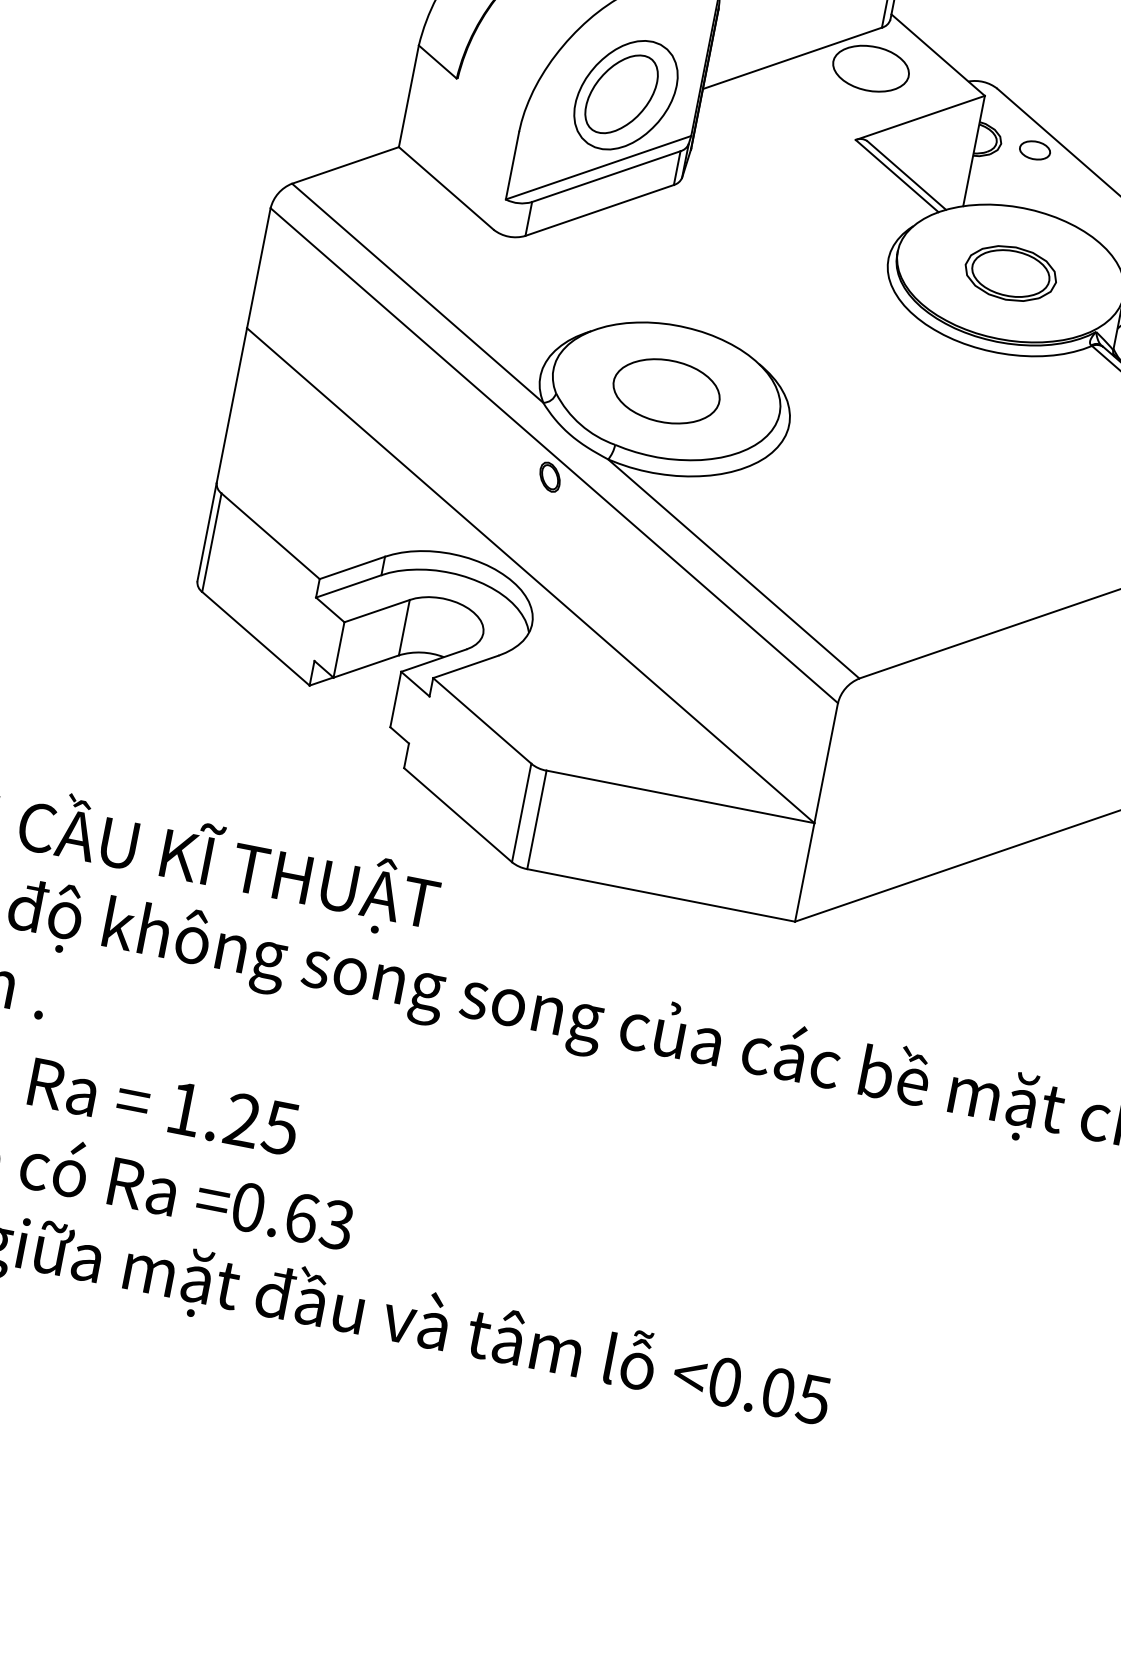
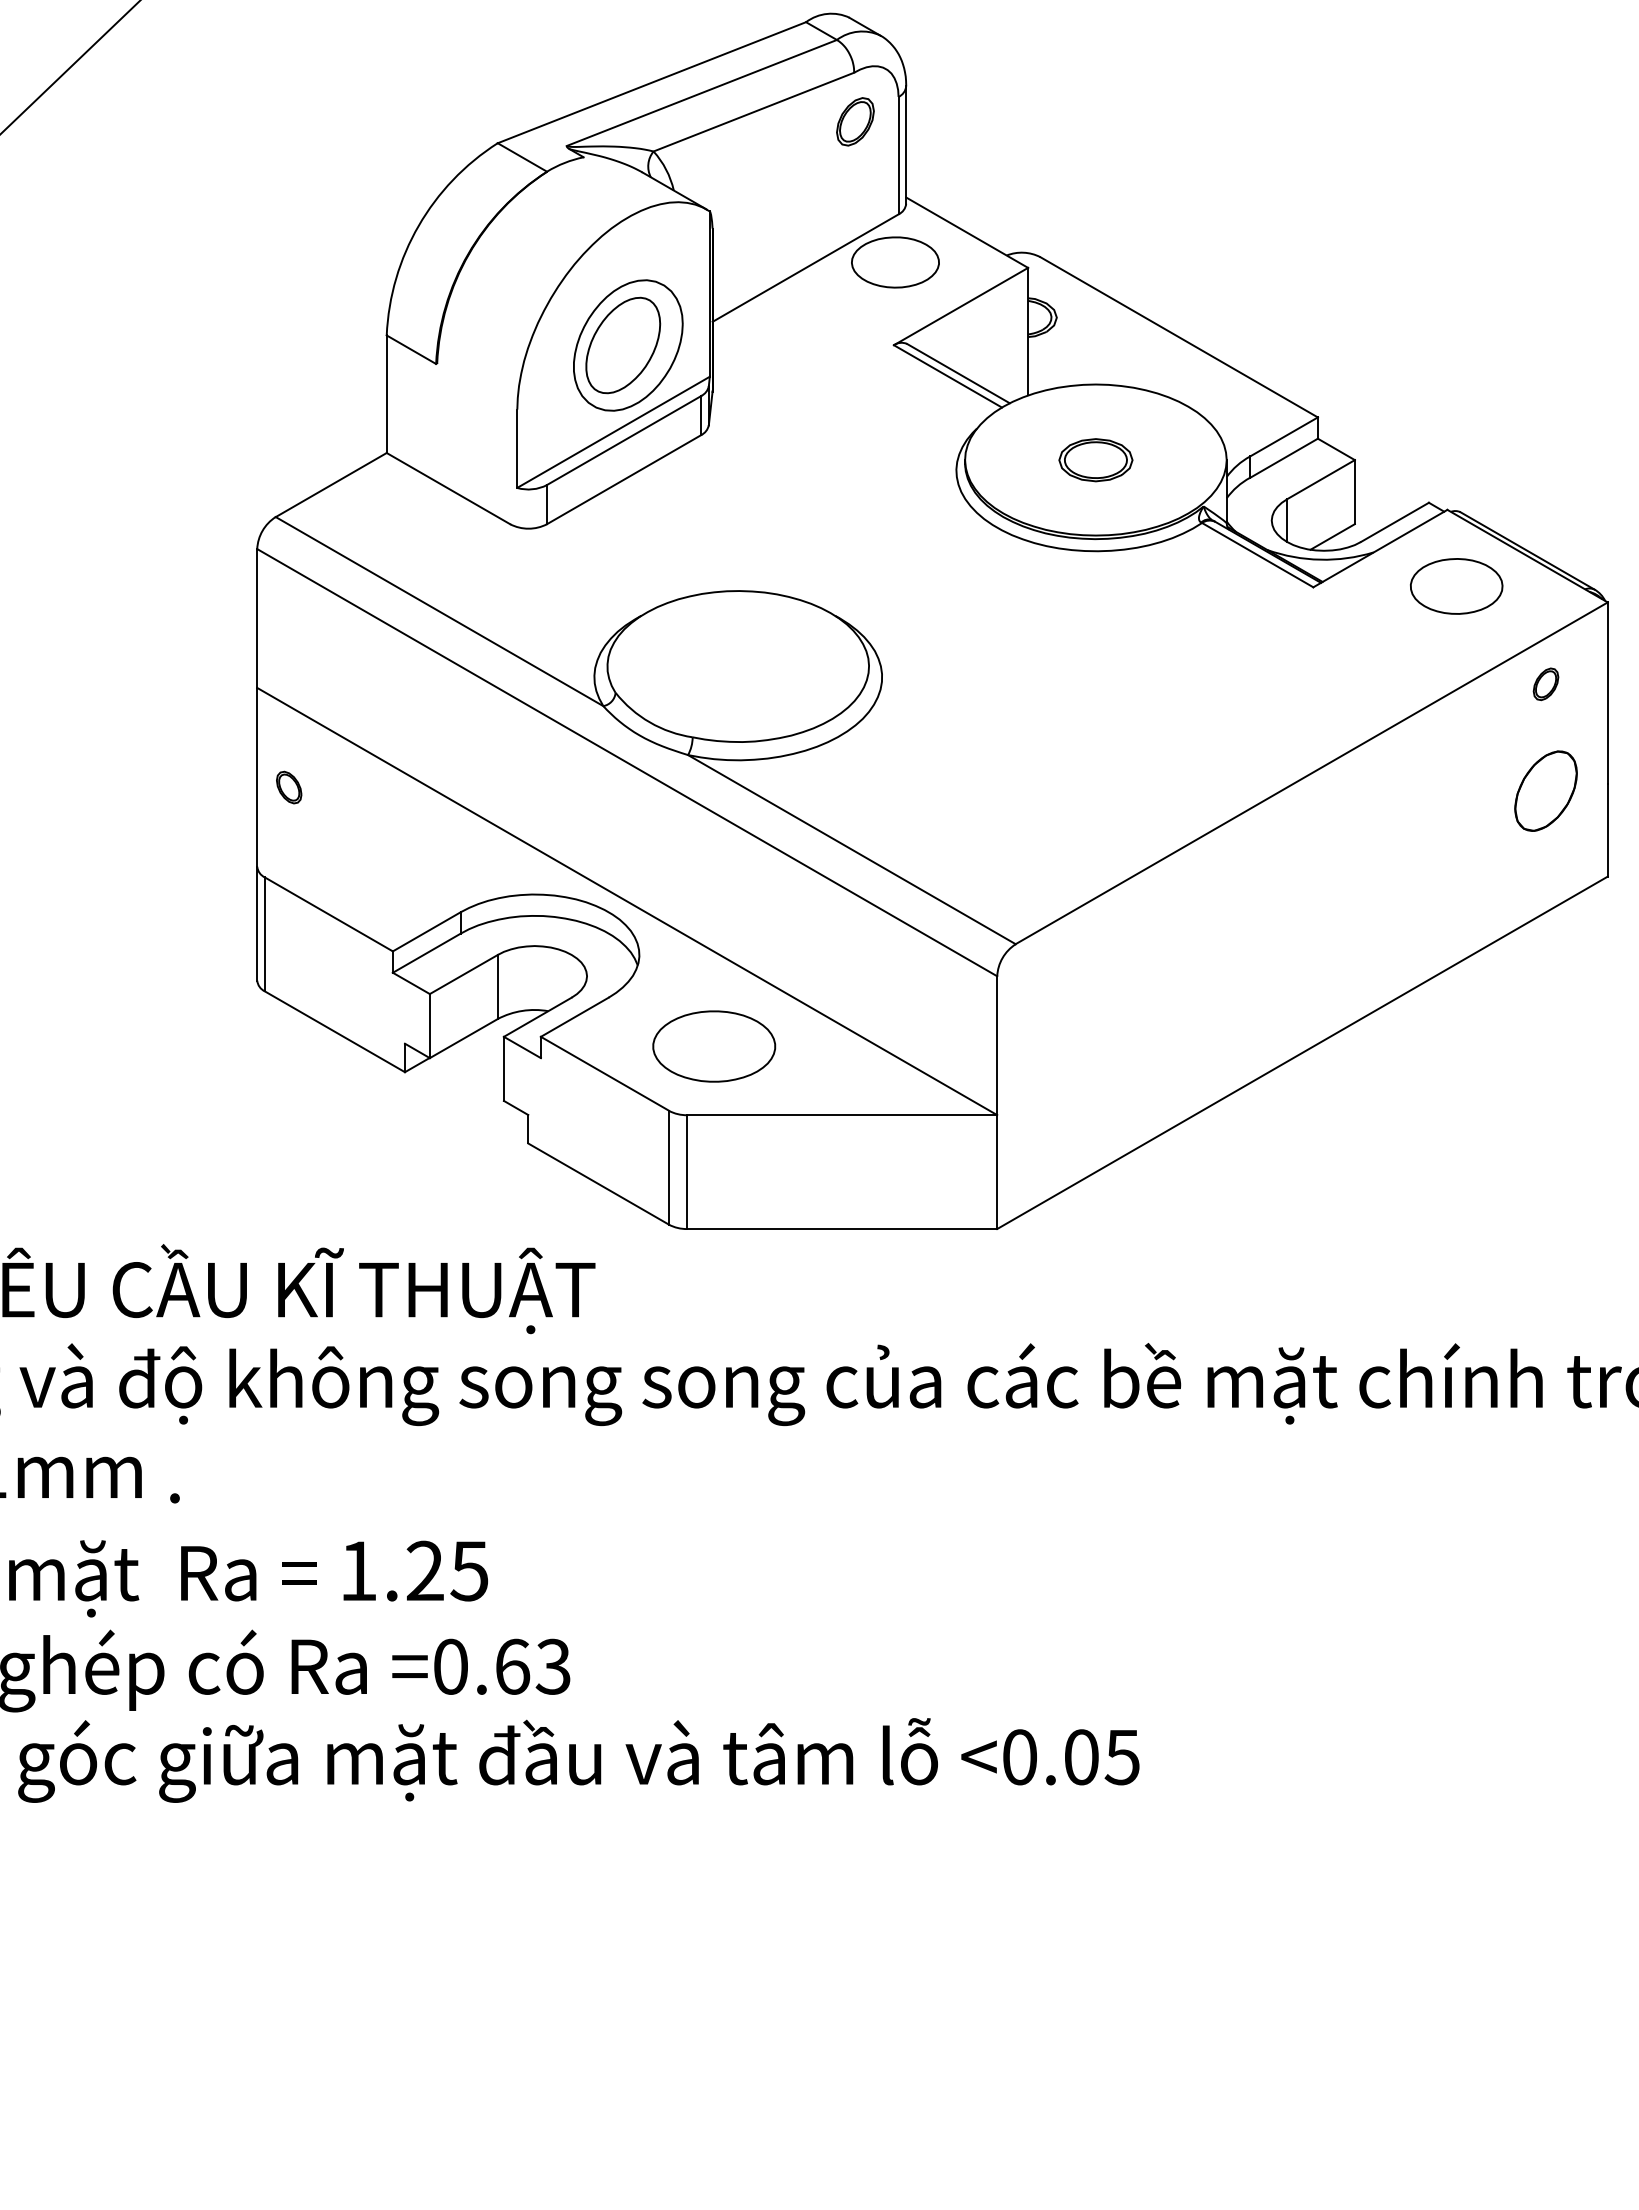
part: (1034, 150) -> (1095, 317), removed
part: (1010, 273) -> (1095, 460), size x0.7
part: (666, 391) -> (714, 1046), moved
part: (550, 477) -> (289, 787), moved

